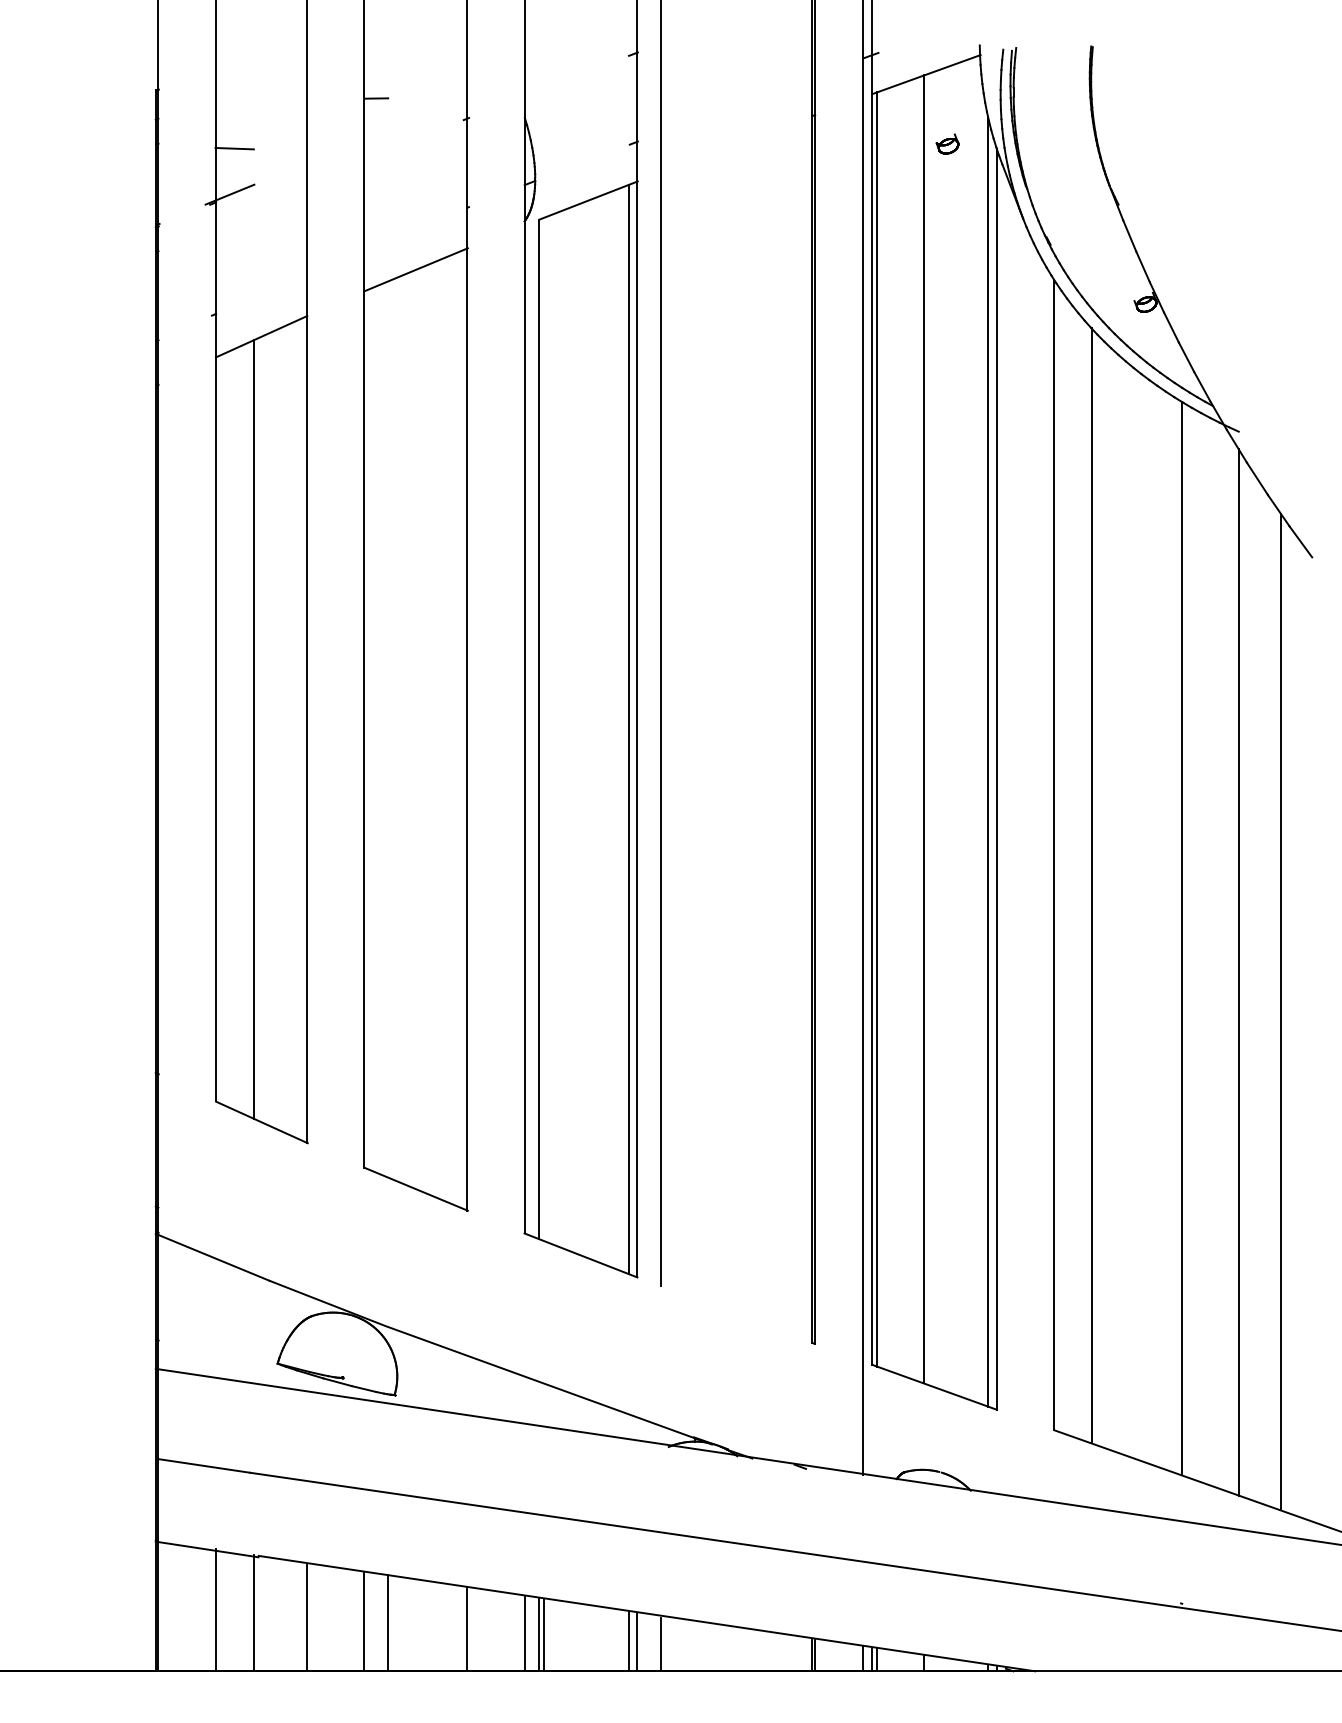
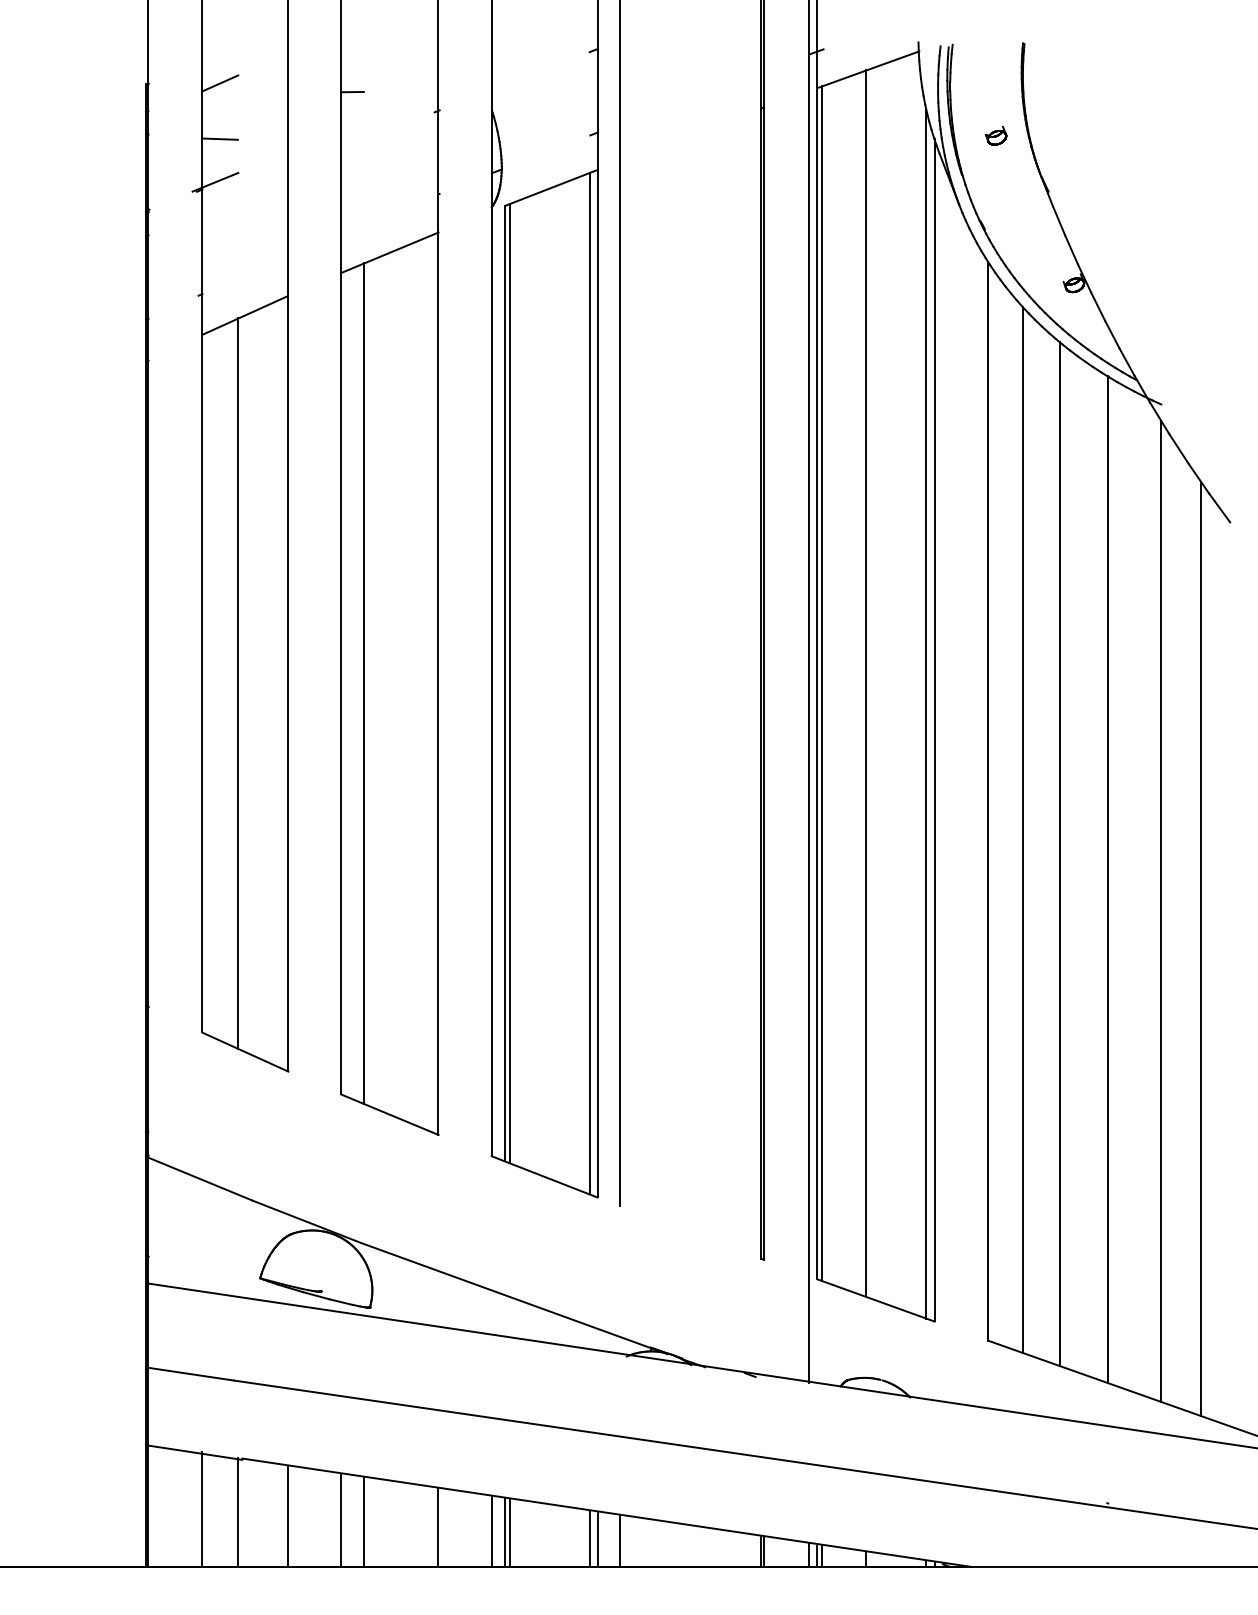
line: (234, 88) -> (219, 82), added
part: (947, 143) -> (996, 135), moved
line: (388, 729) -> (364, 683), added
line: (544, 729) -> (510, 683), added
line: (1130, 911) -> (1059, 854), added

